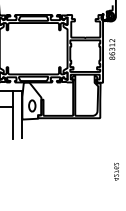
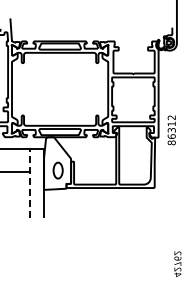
text: (112, 49) -> (171, 130), moved
line: (12, 114) -> (30, 182), solid -> dashed

